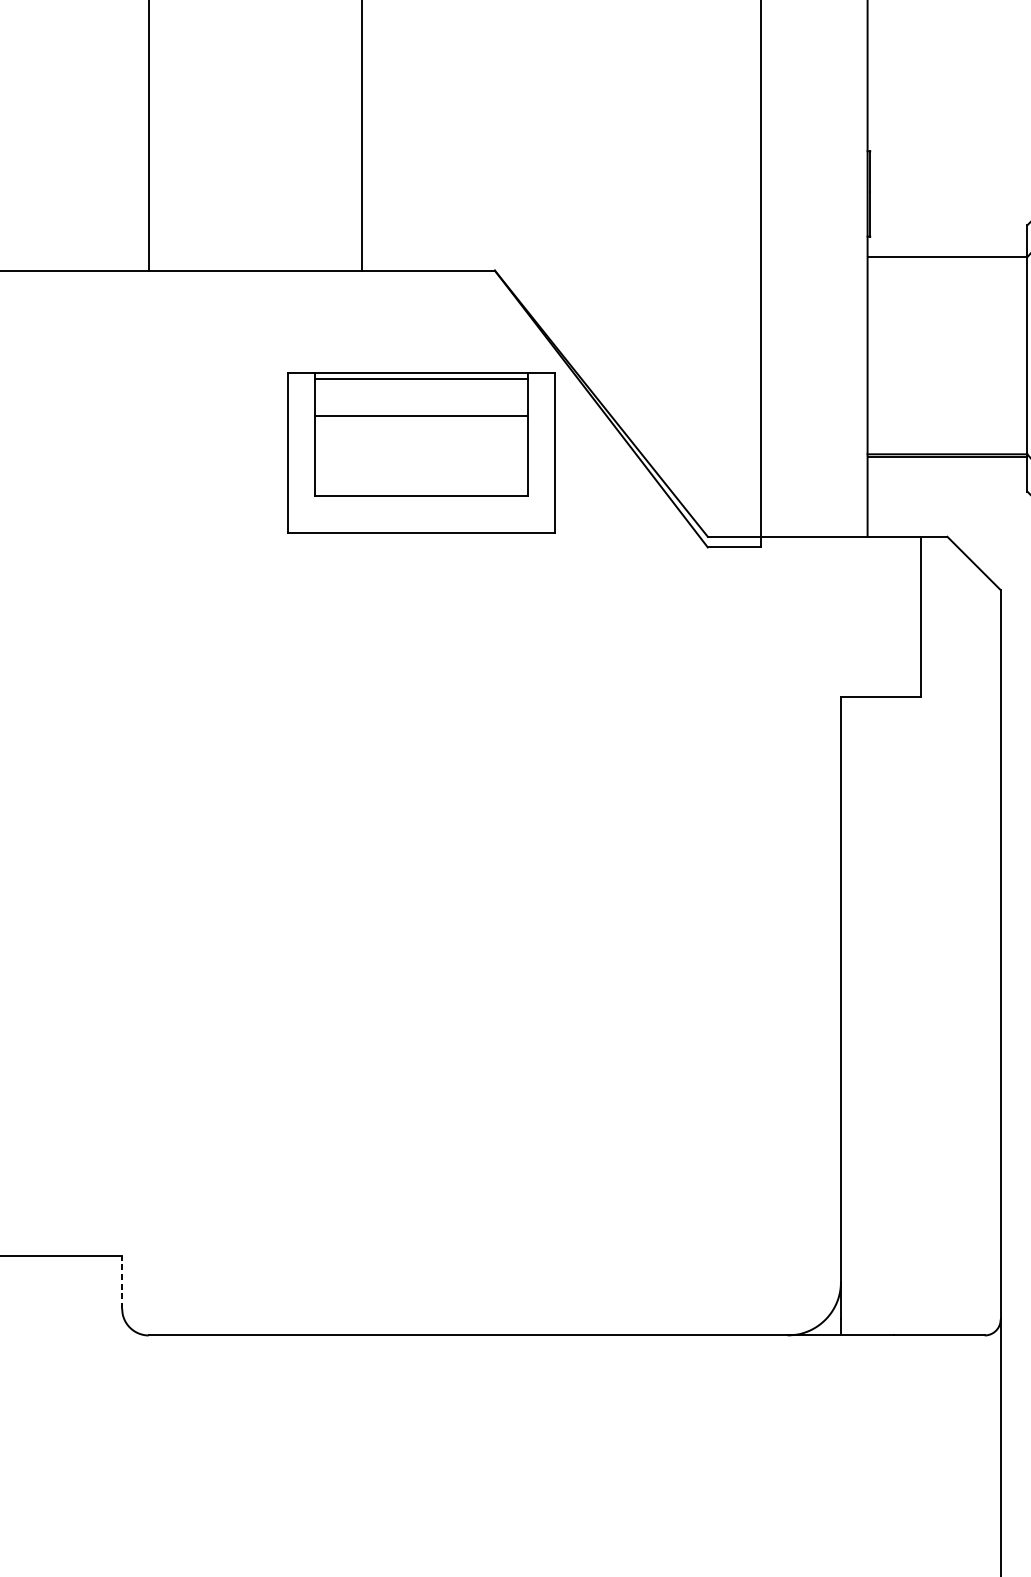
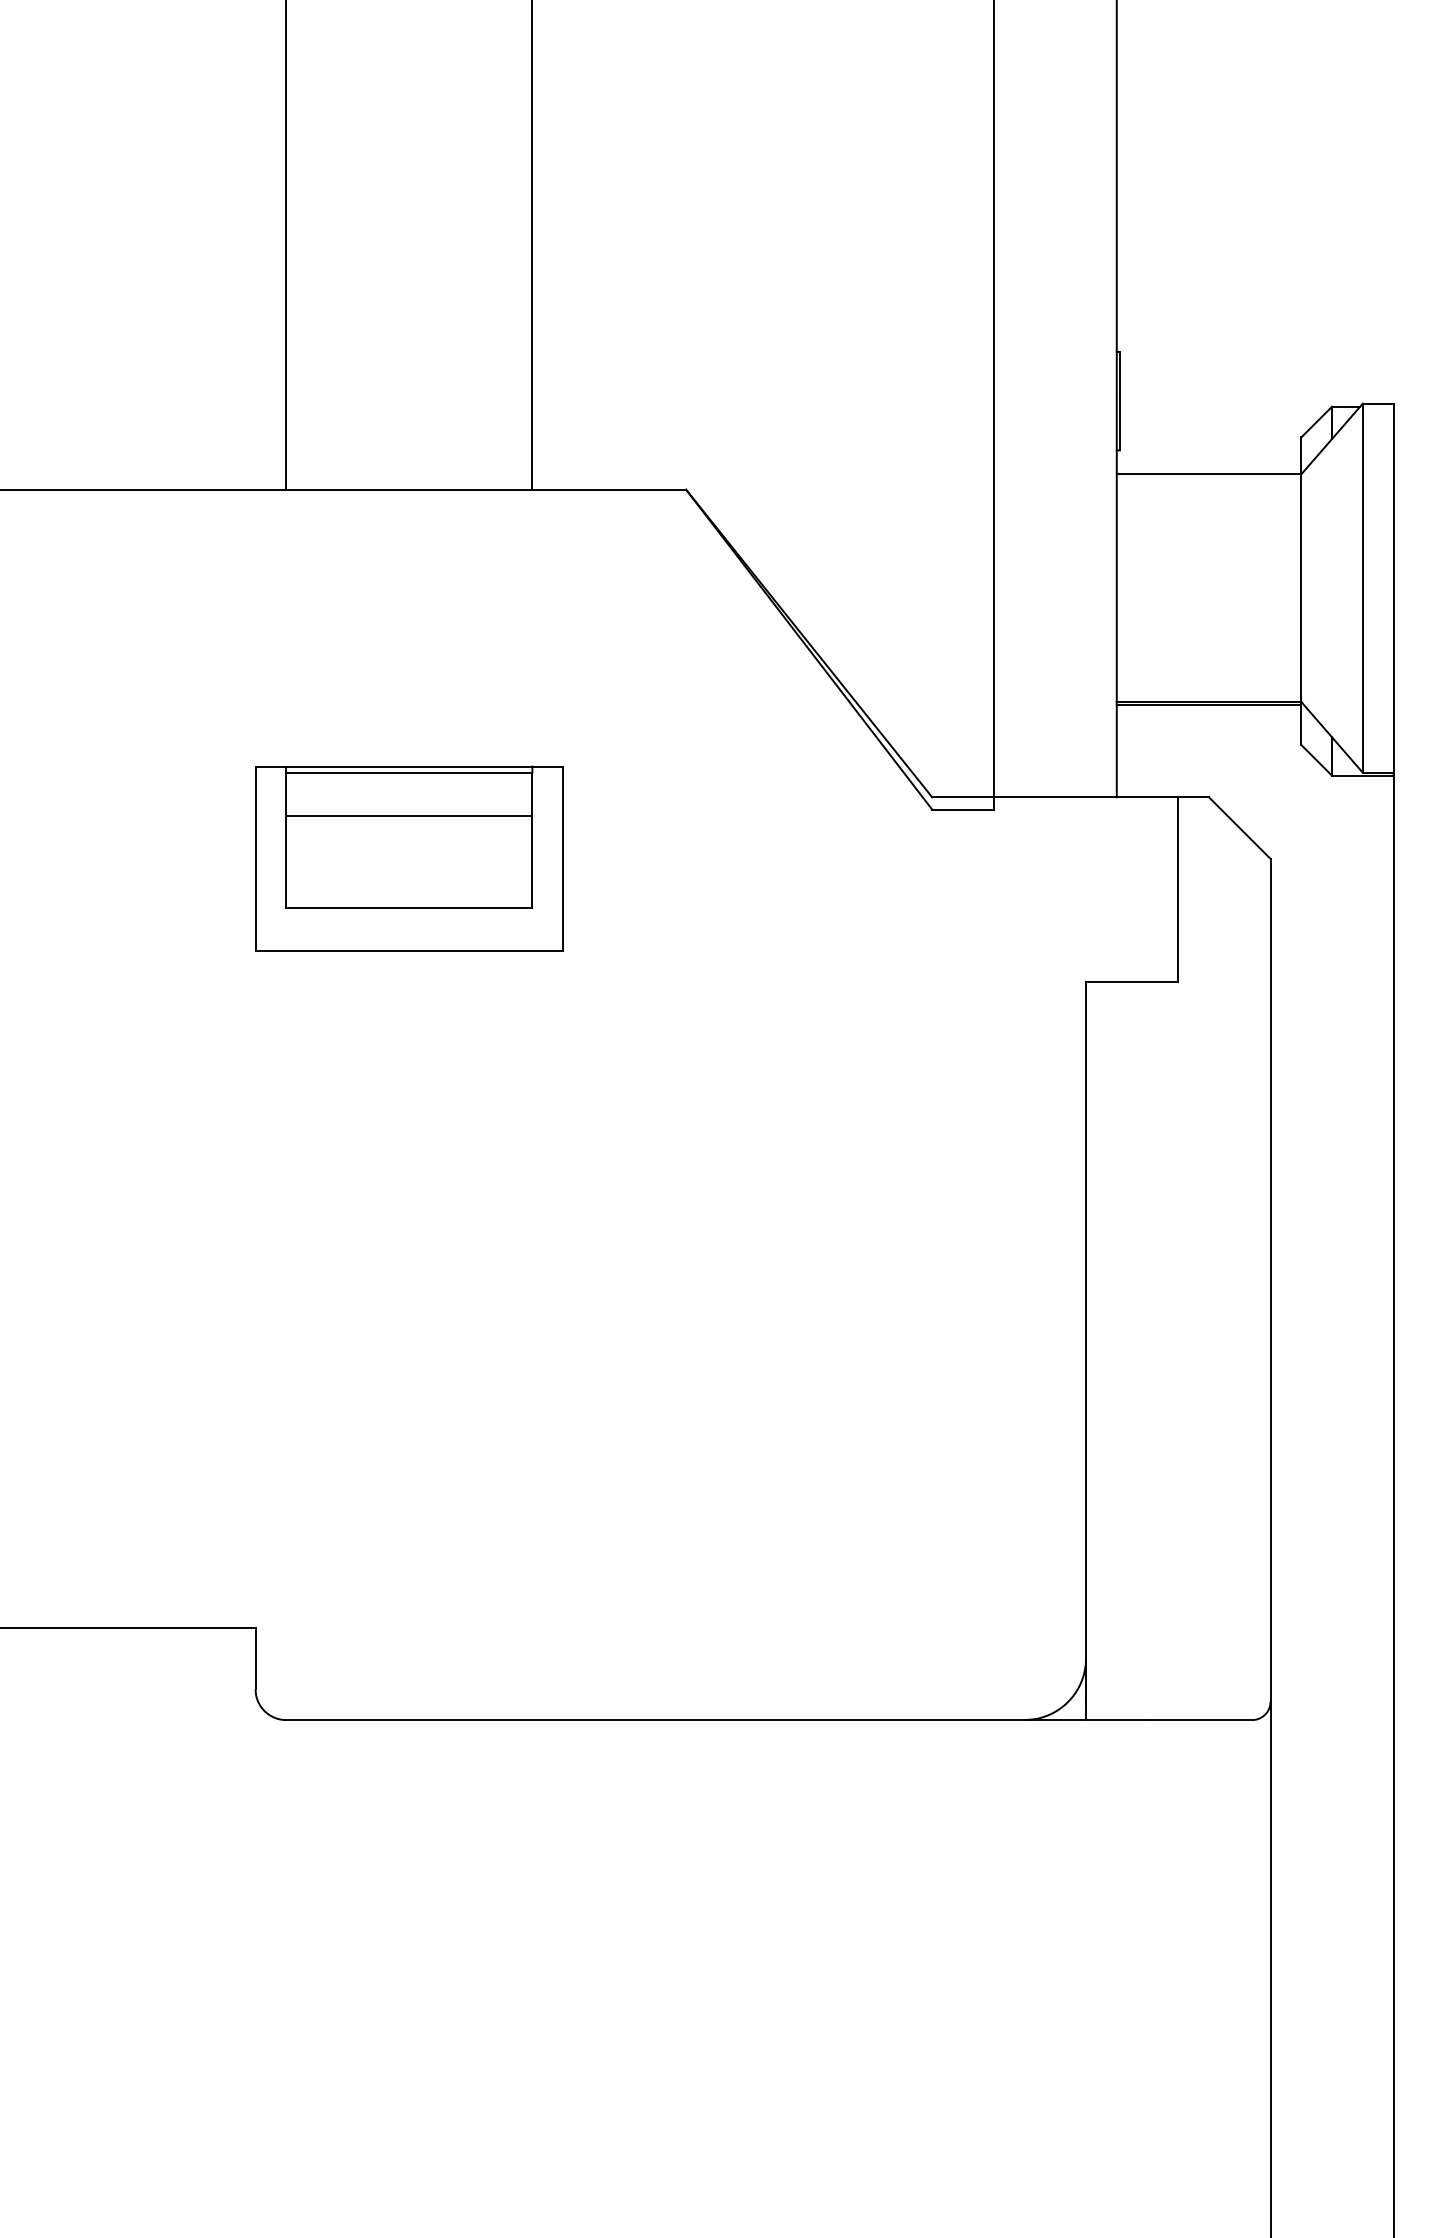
part: (421, 453) -> (409, 858), moved
line: (122, 1282) -> (255, 1658), dashed -> solid

